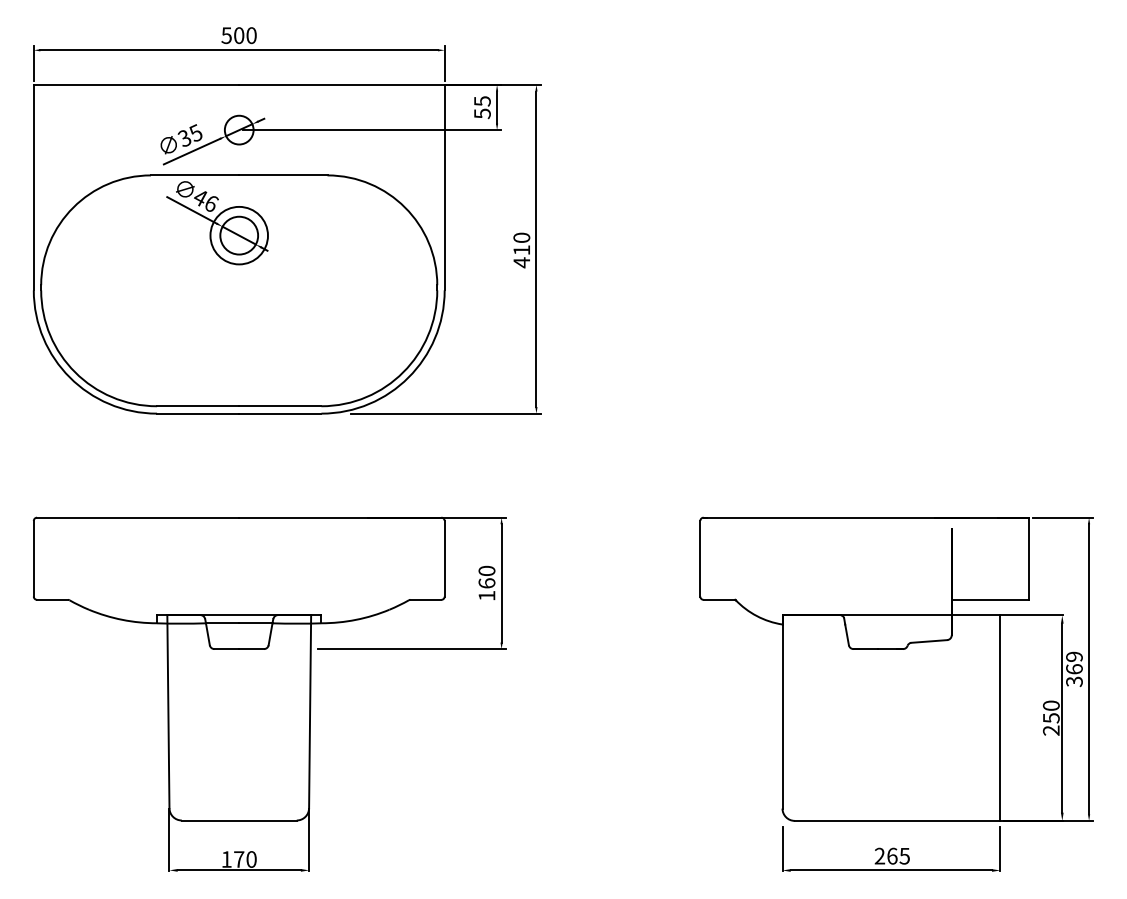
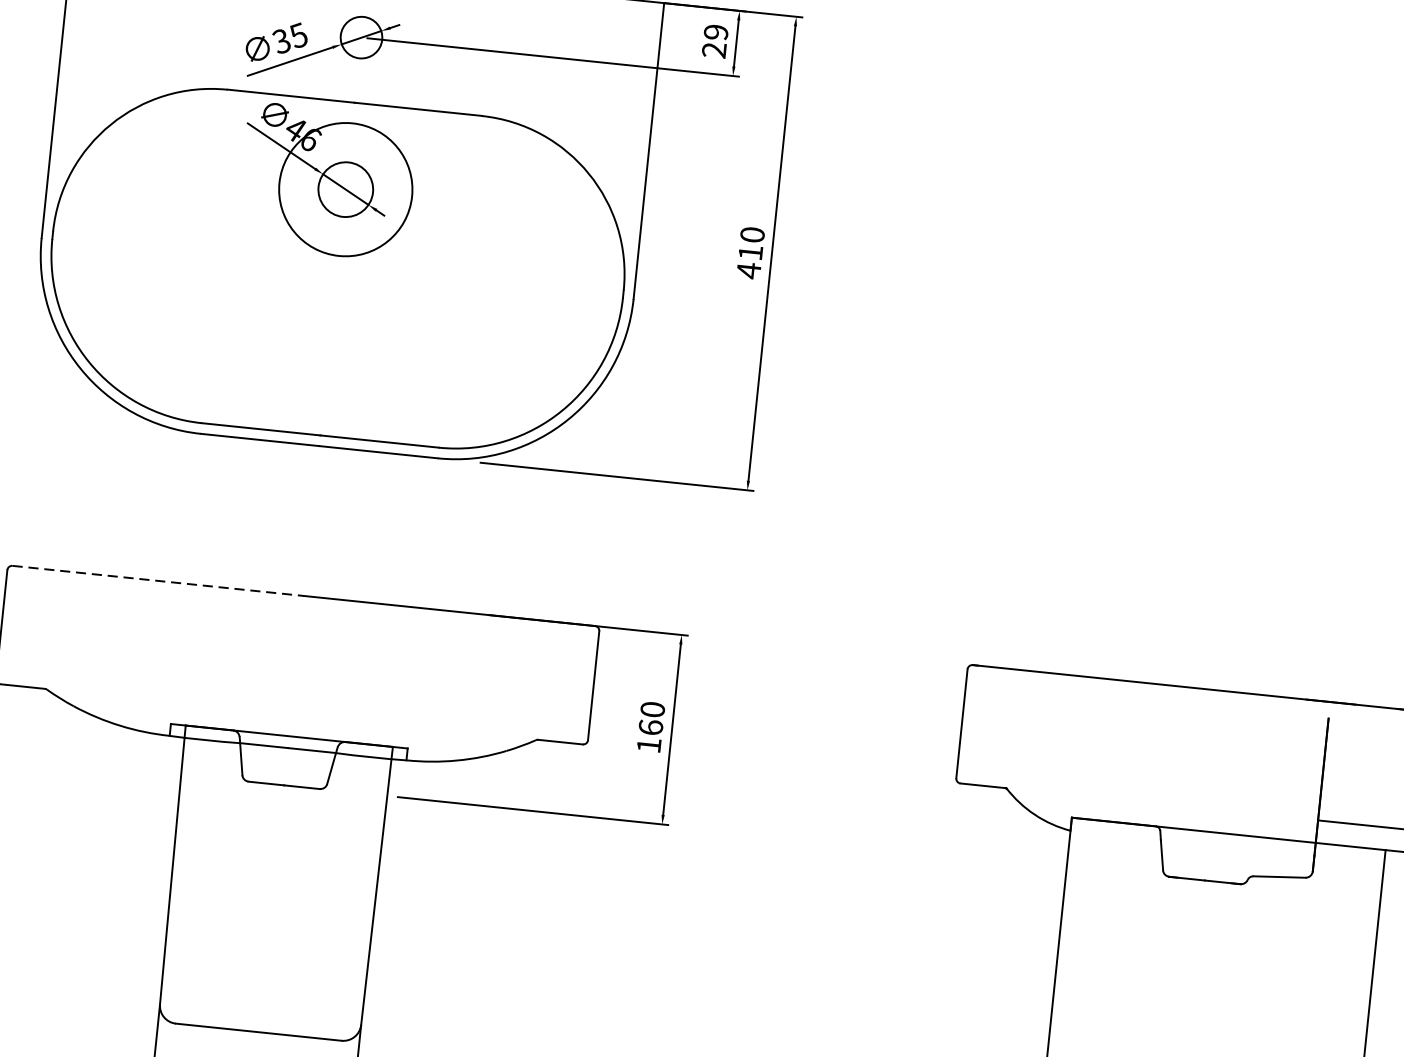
text: (482, 107) -> (715, 41), 55 -> 29
circle: (239, 235) -> (346, 189), size x1.6
line: (138, 517) -> (158, 580), solid -> dashed

